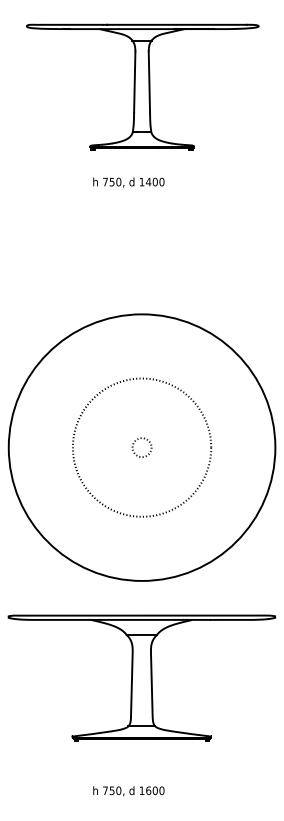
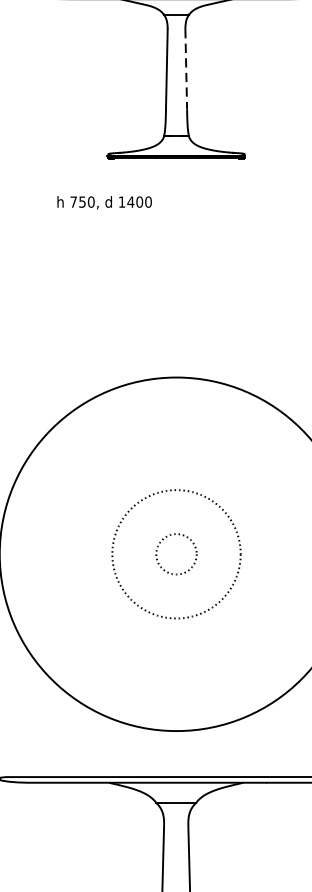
line: (149, 82) -> (186, 70), solid -> dashed
text: (128, 182) -> (104, 202), moved
circle: (141, 447) -> (175, 554), size x0.7
circle: (141, 447) -> (175, 554), size x1.6

